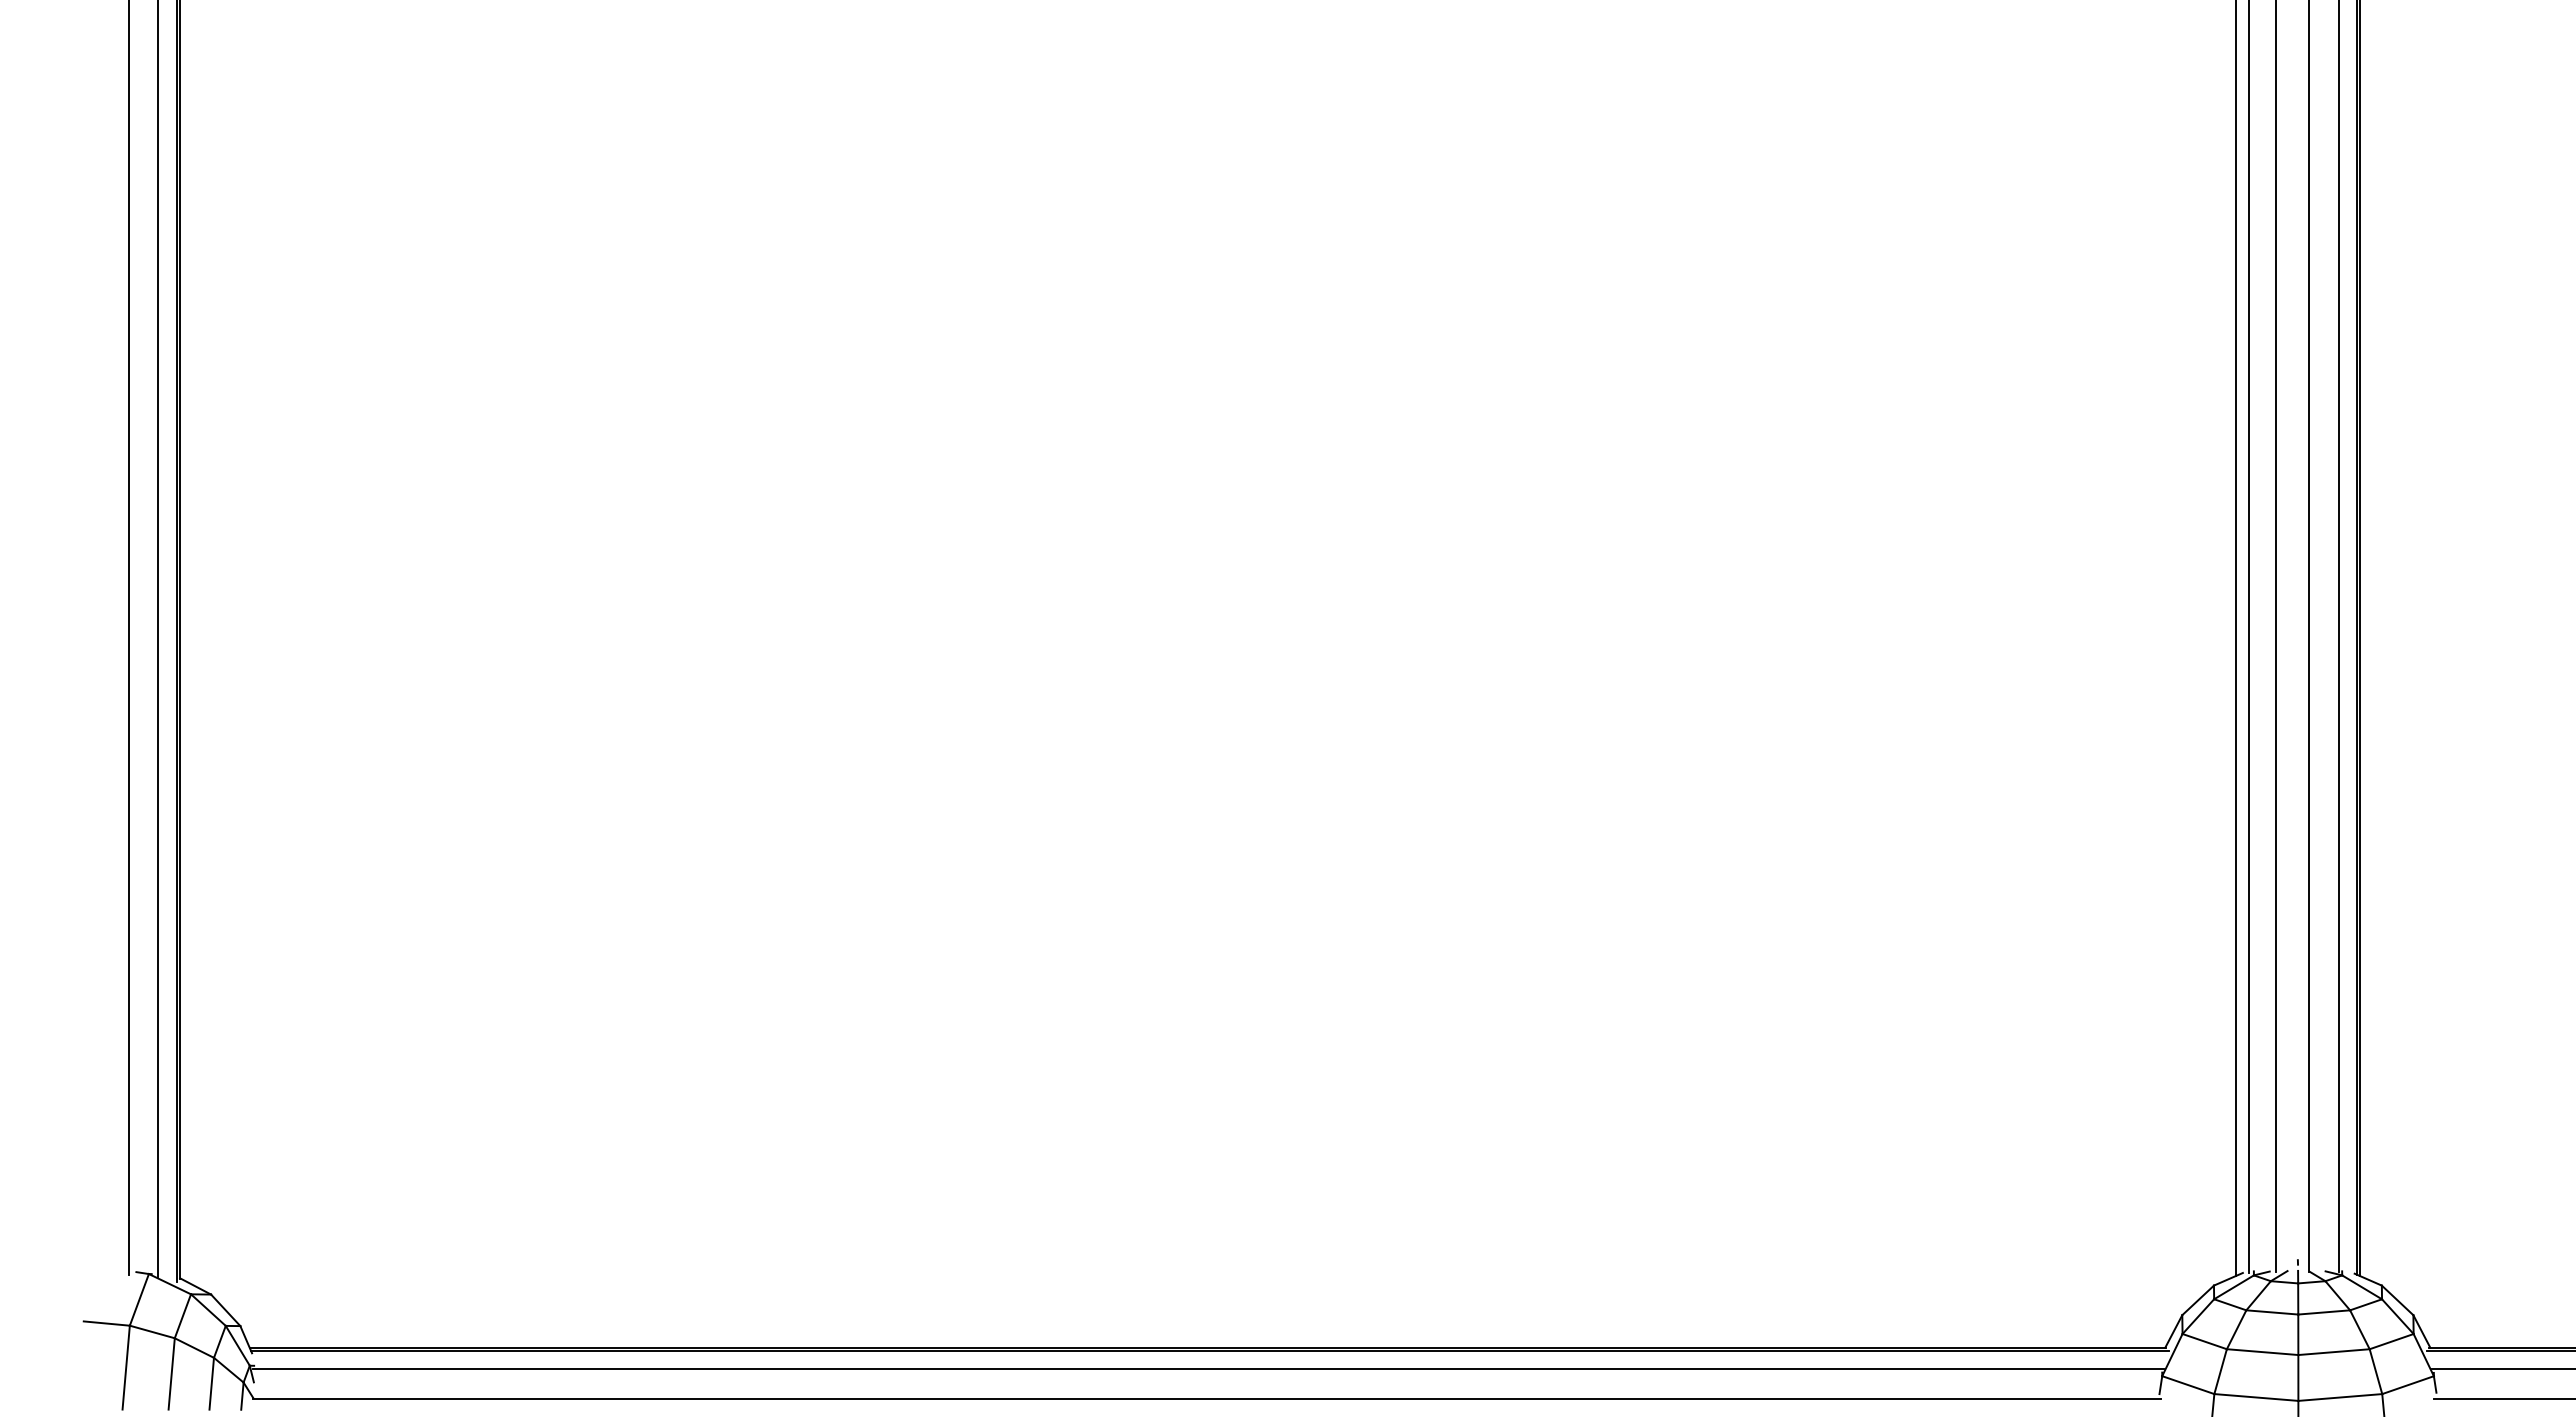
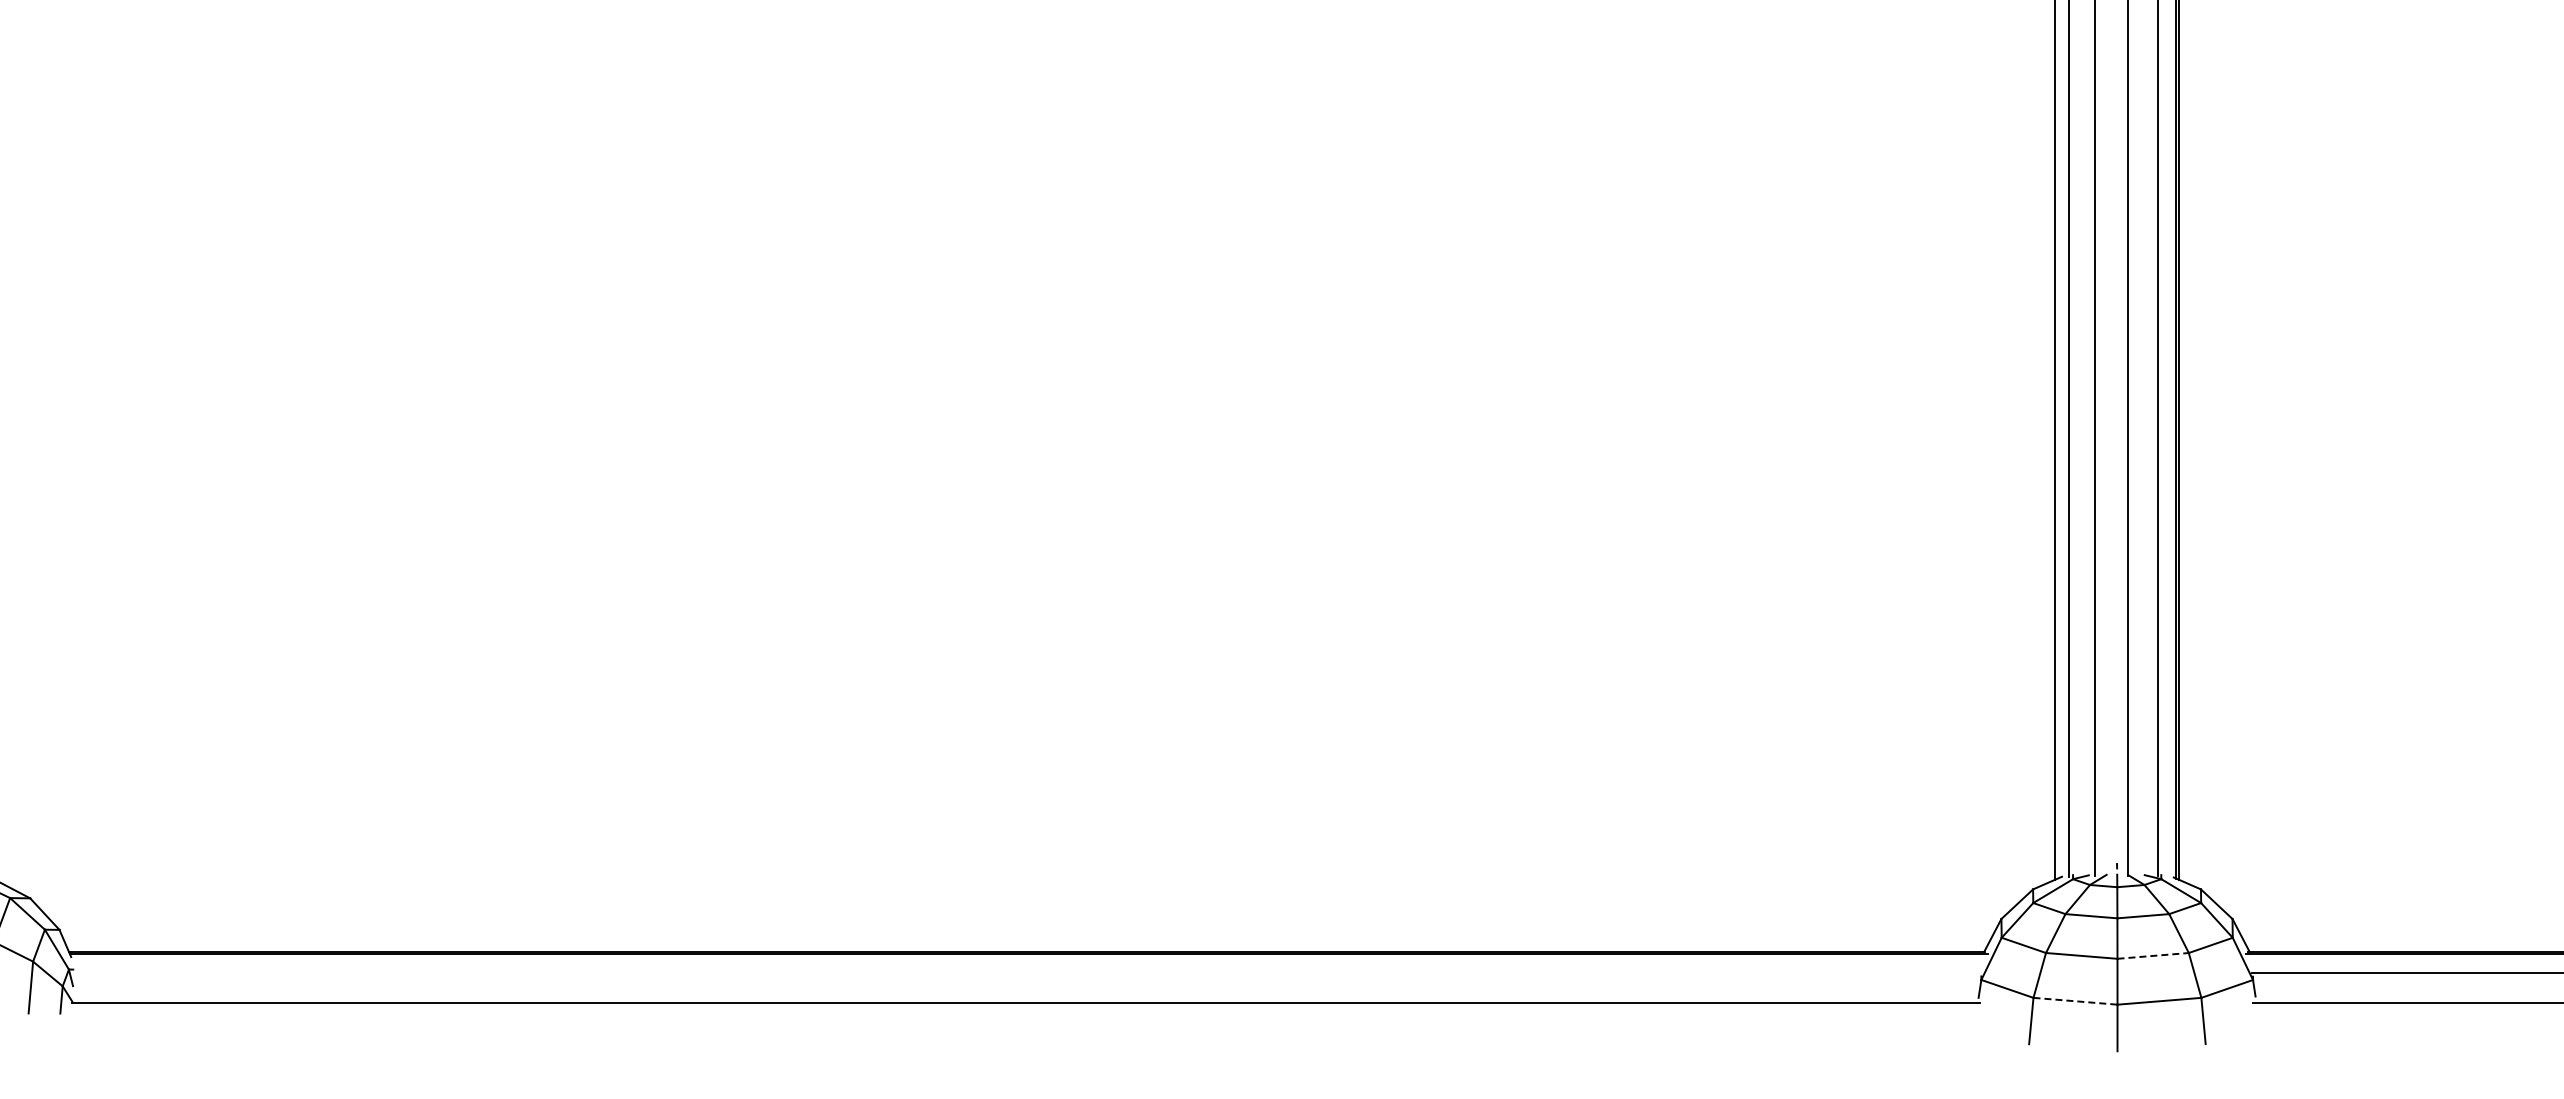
line: (2334, 1352) -> (2153, 956), solid -> dashed
line: (1208, 1369) -> (1027, 973), removed
line: (2256, 1397) -> (2075, 1001), solid -> dashed

